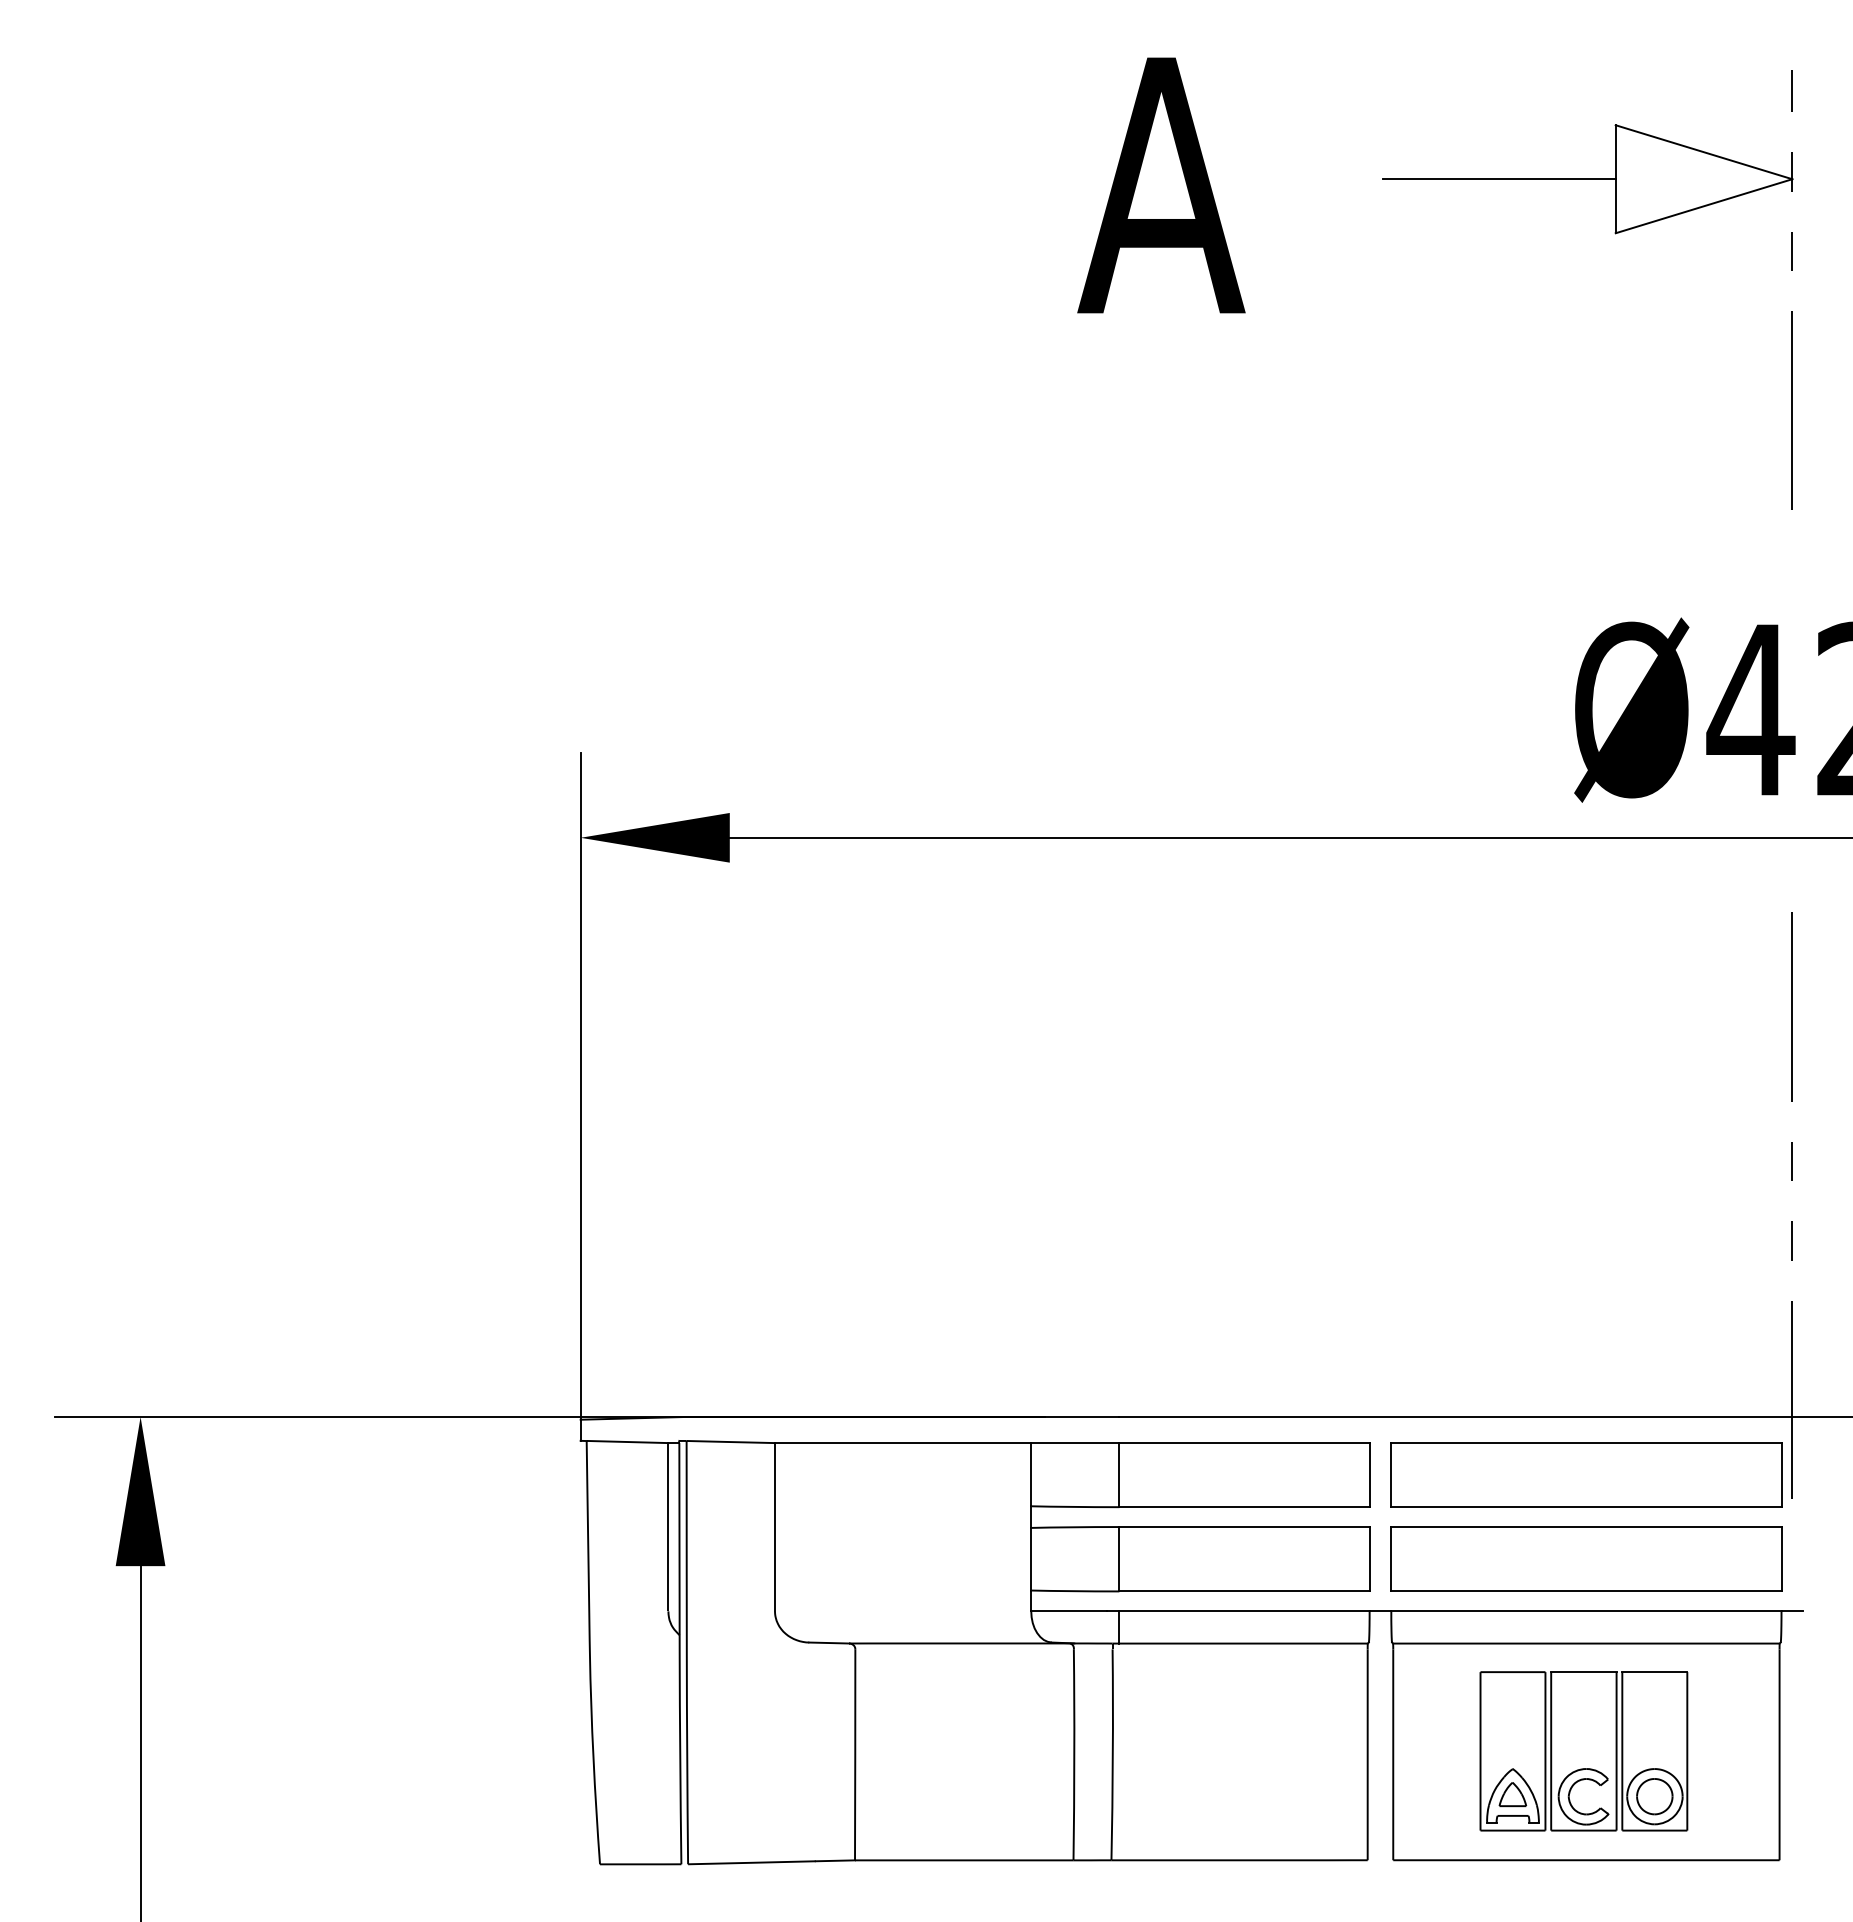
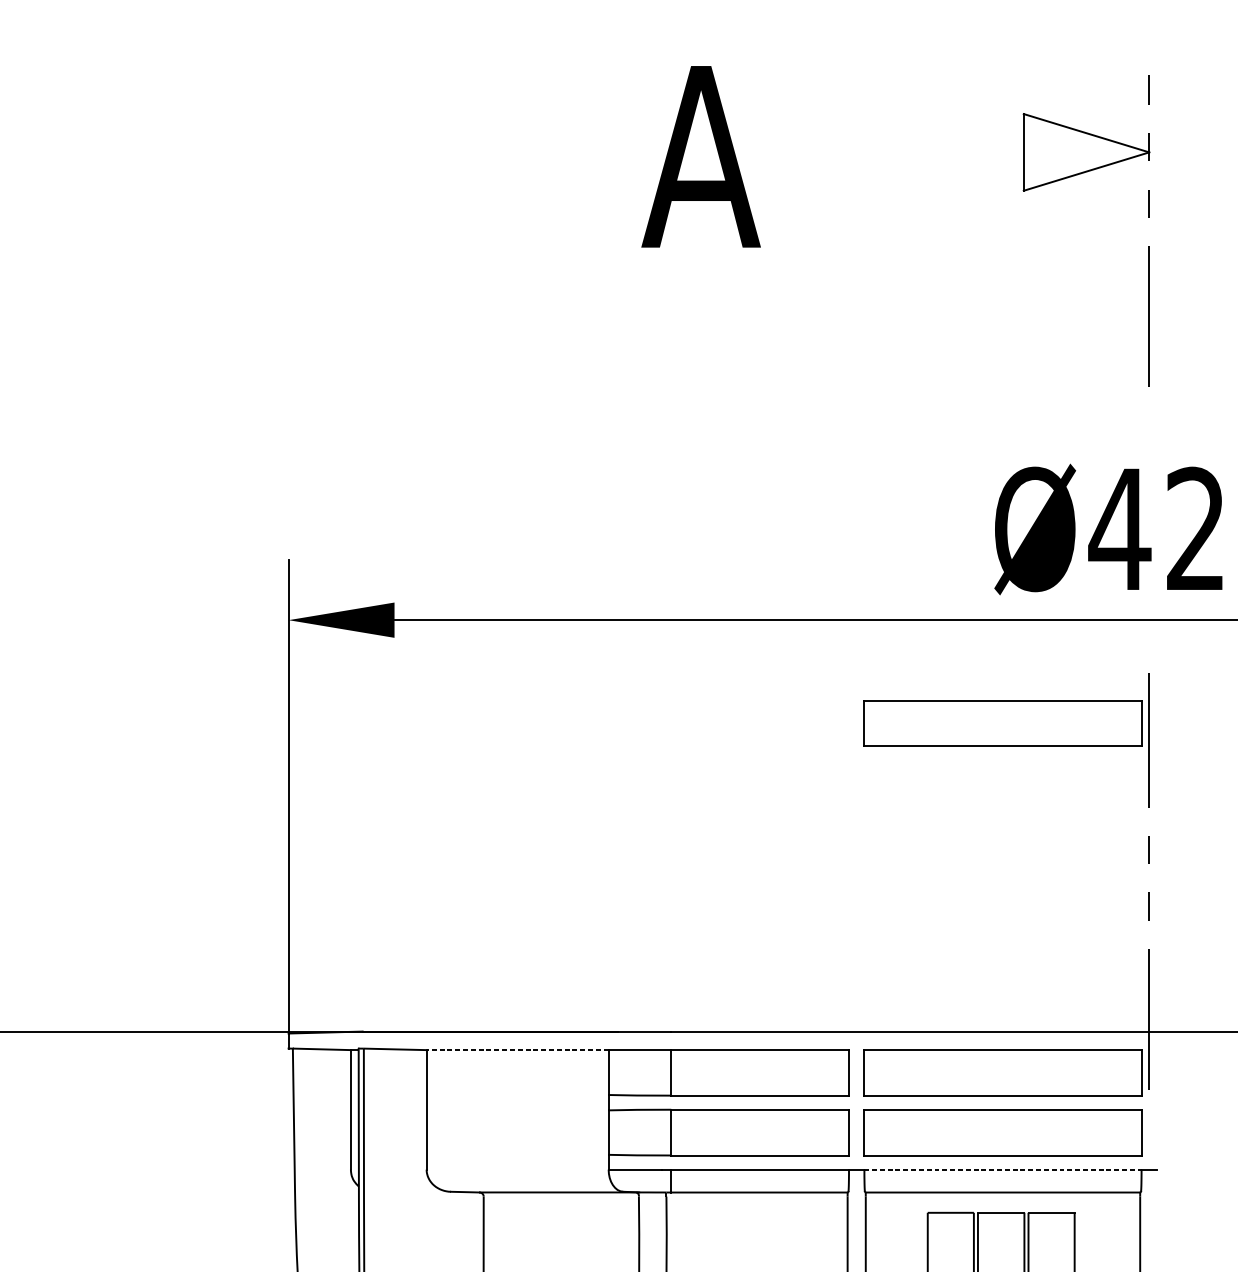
line: (1498, 179) -> (940, 152), removed
part: (1586, 982) -> (1003, 722), added
line: (902, 1443) -> (517, 1050), solid -> dashed
line: (1586, 1611) -> (1003, 1169), solid -> dashed

